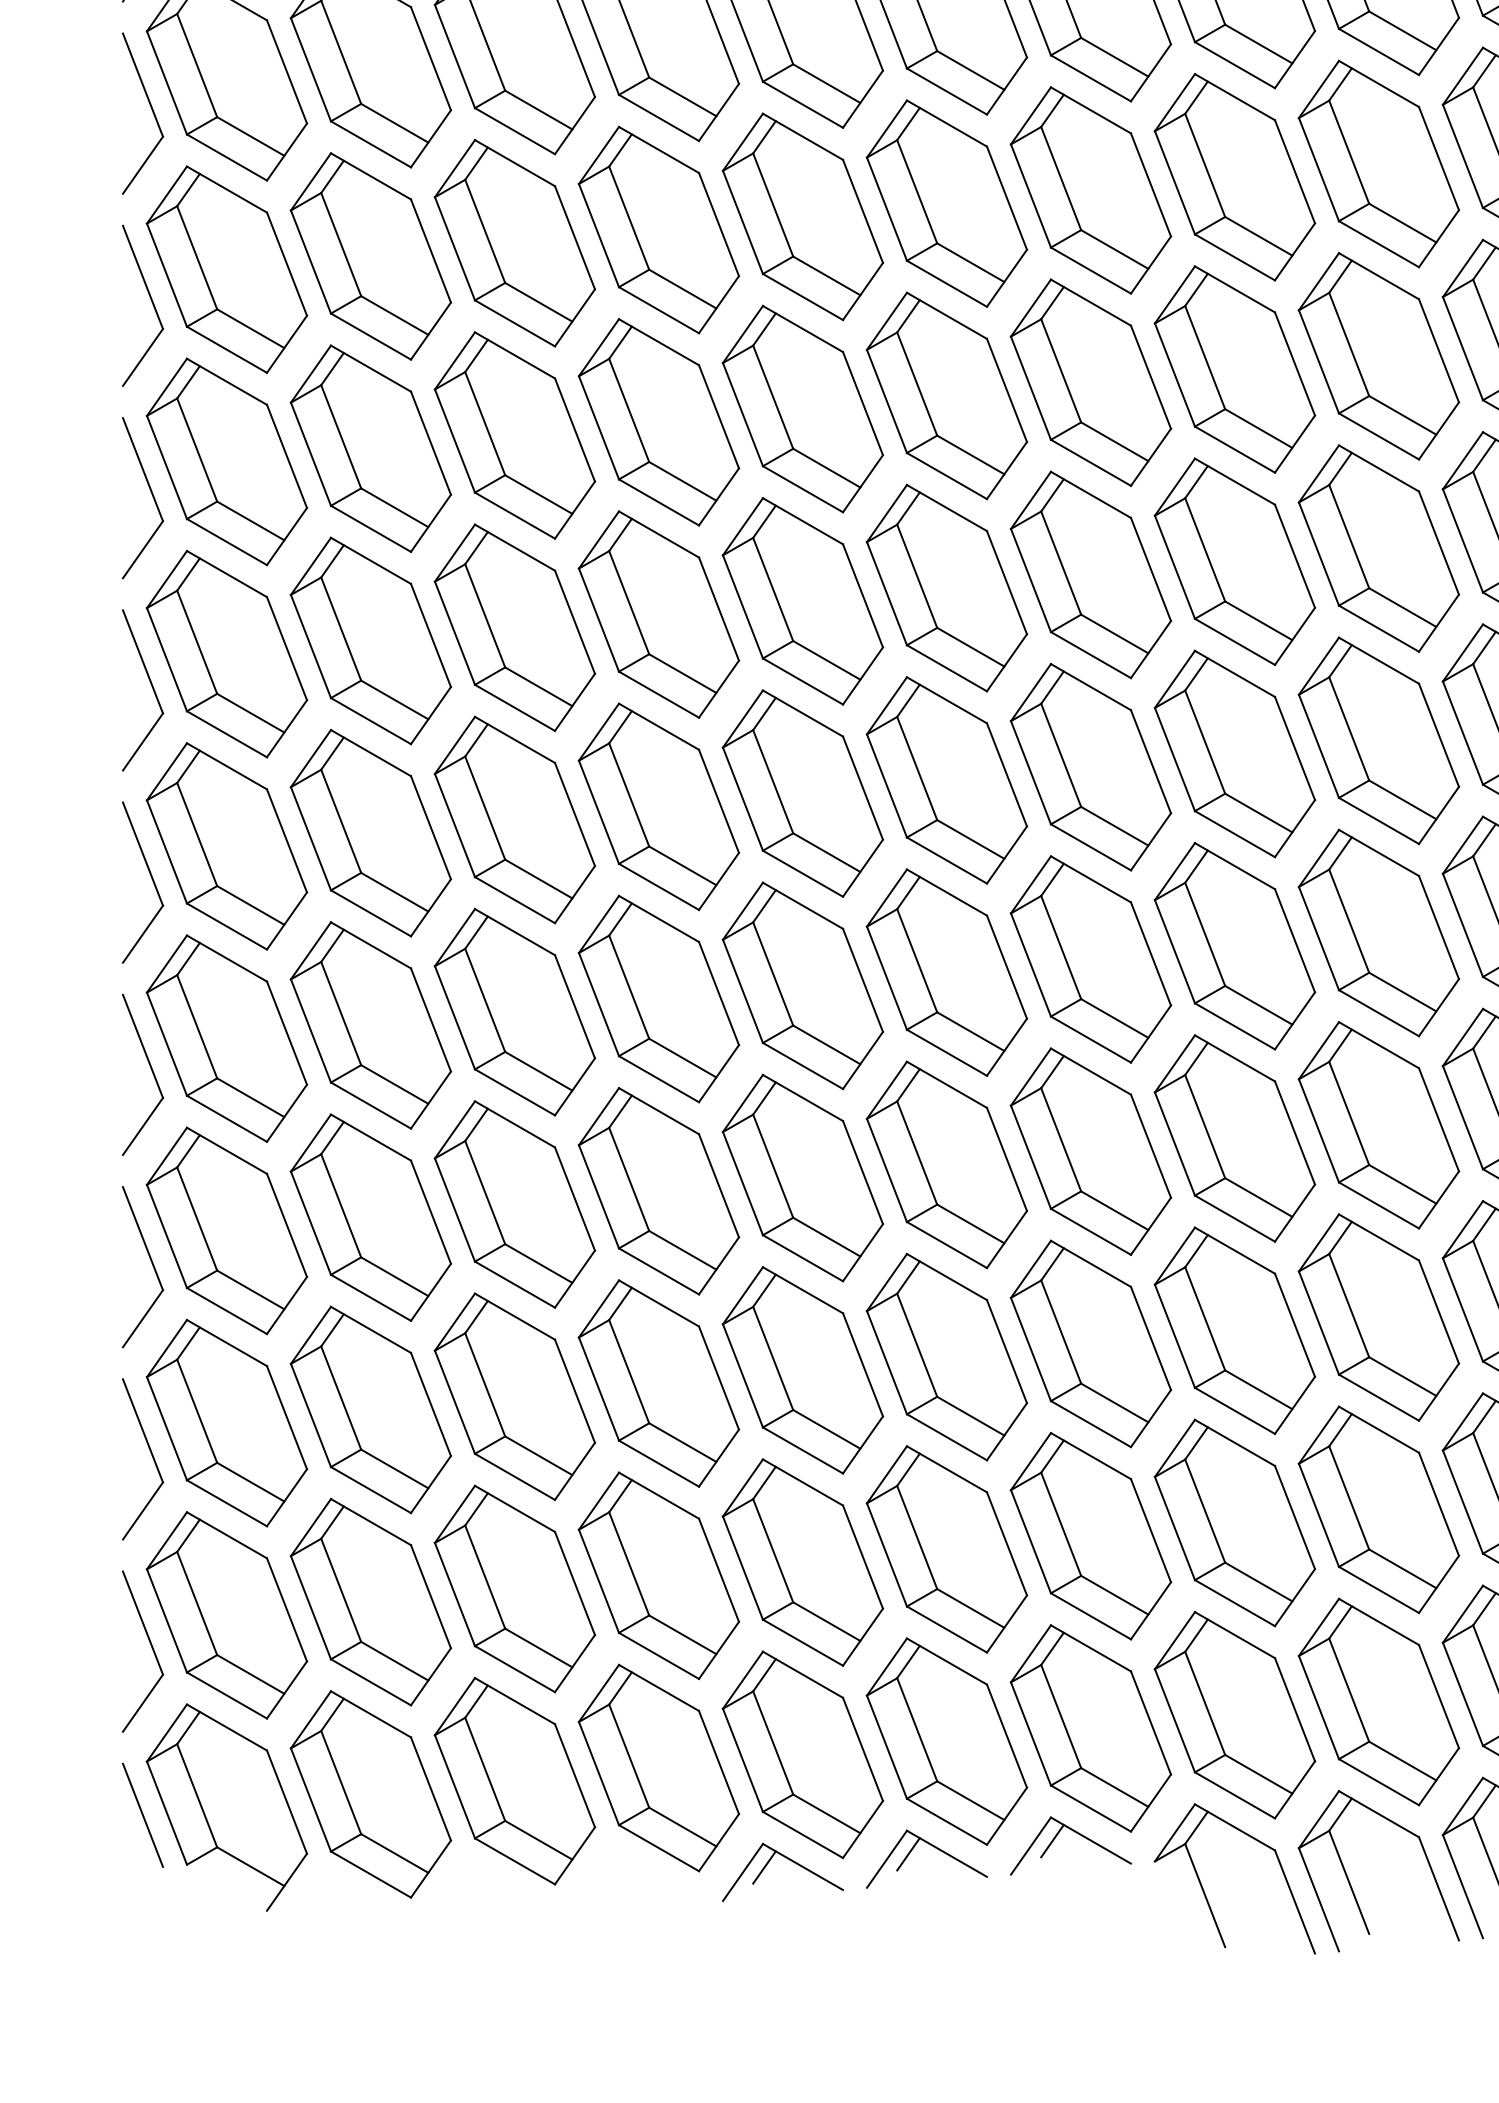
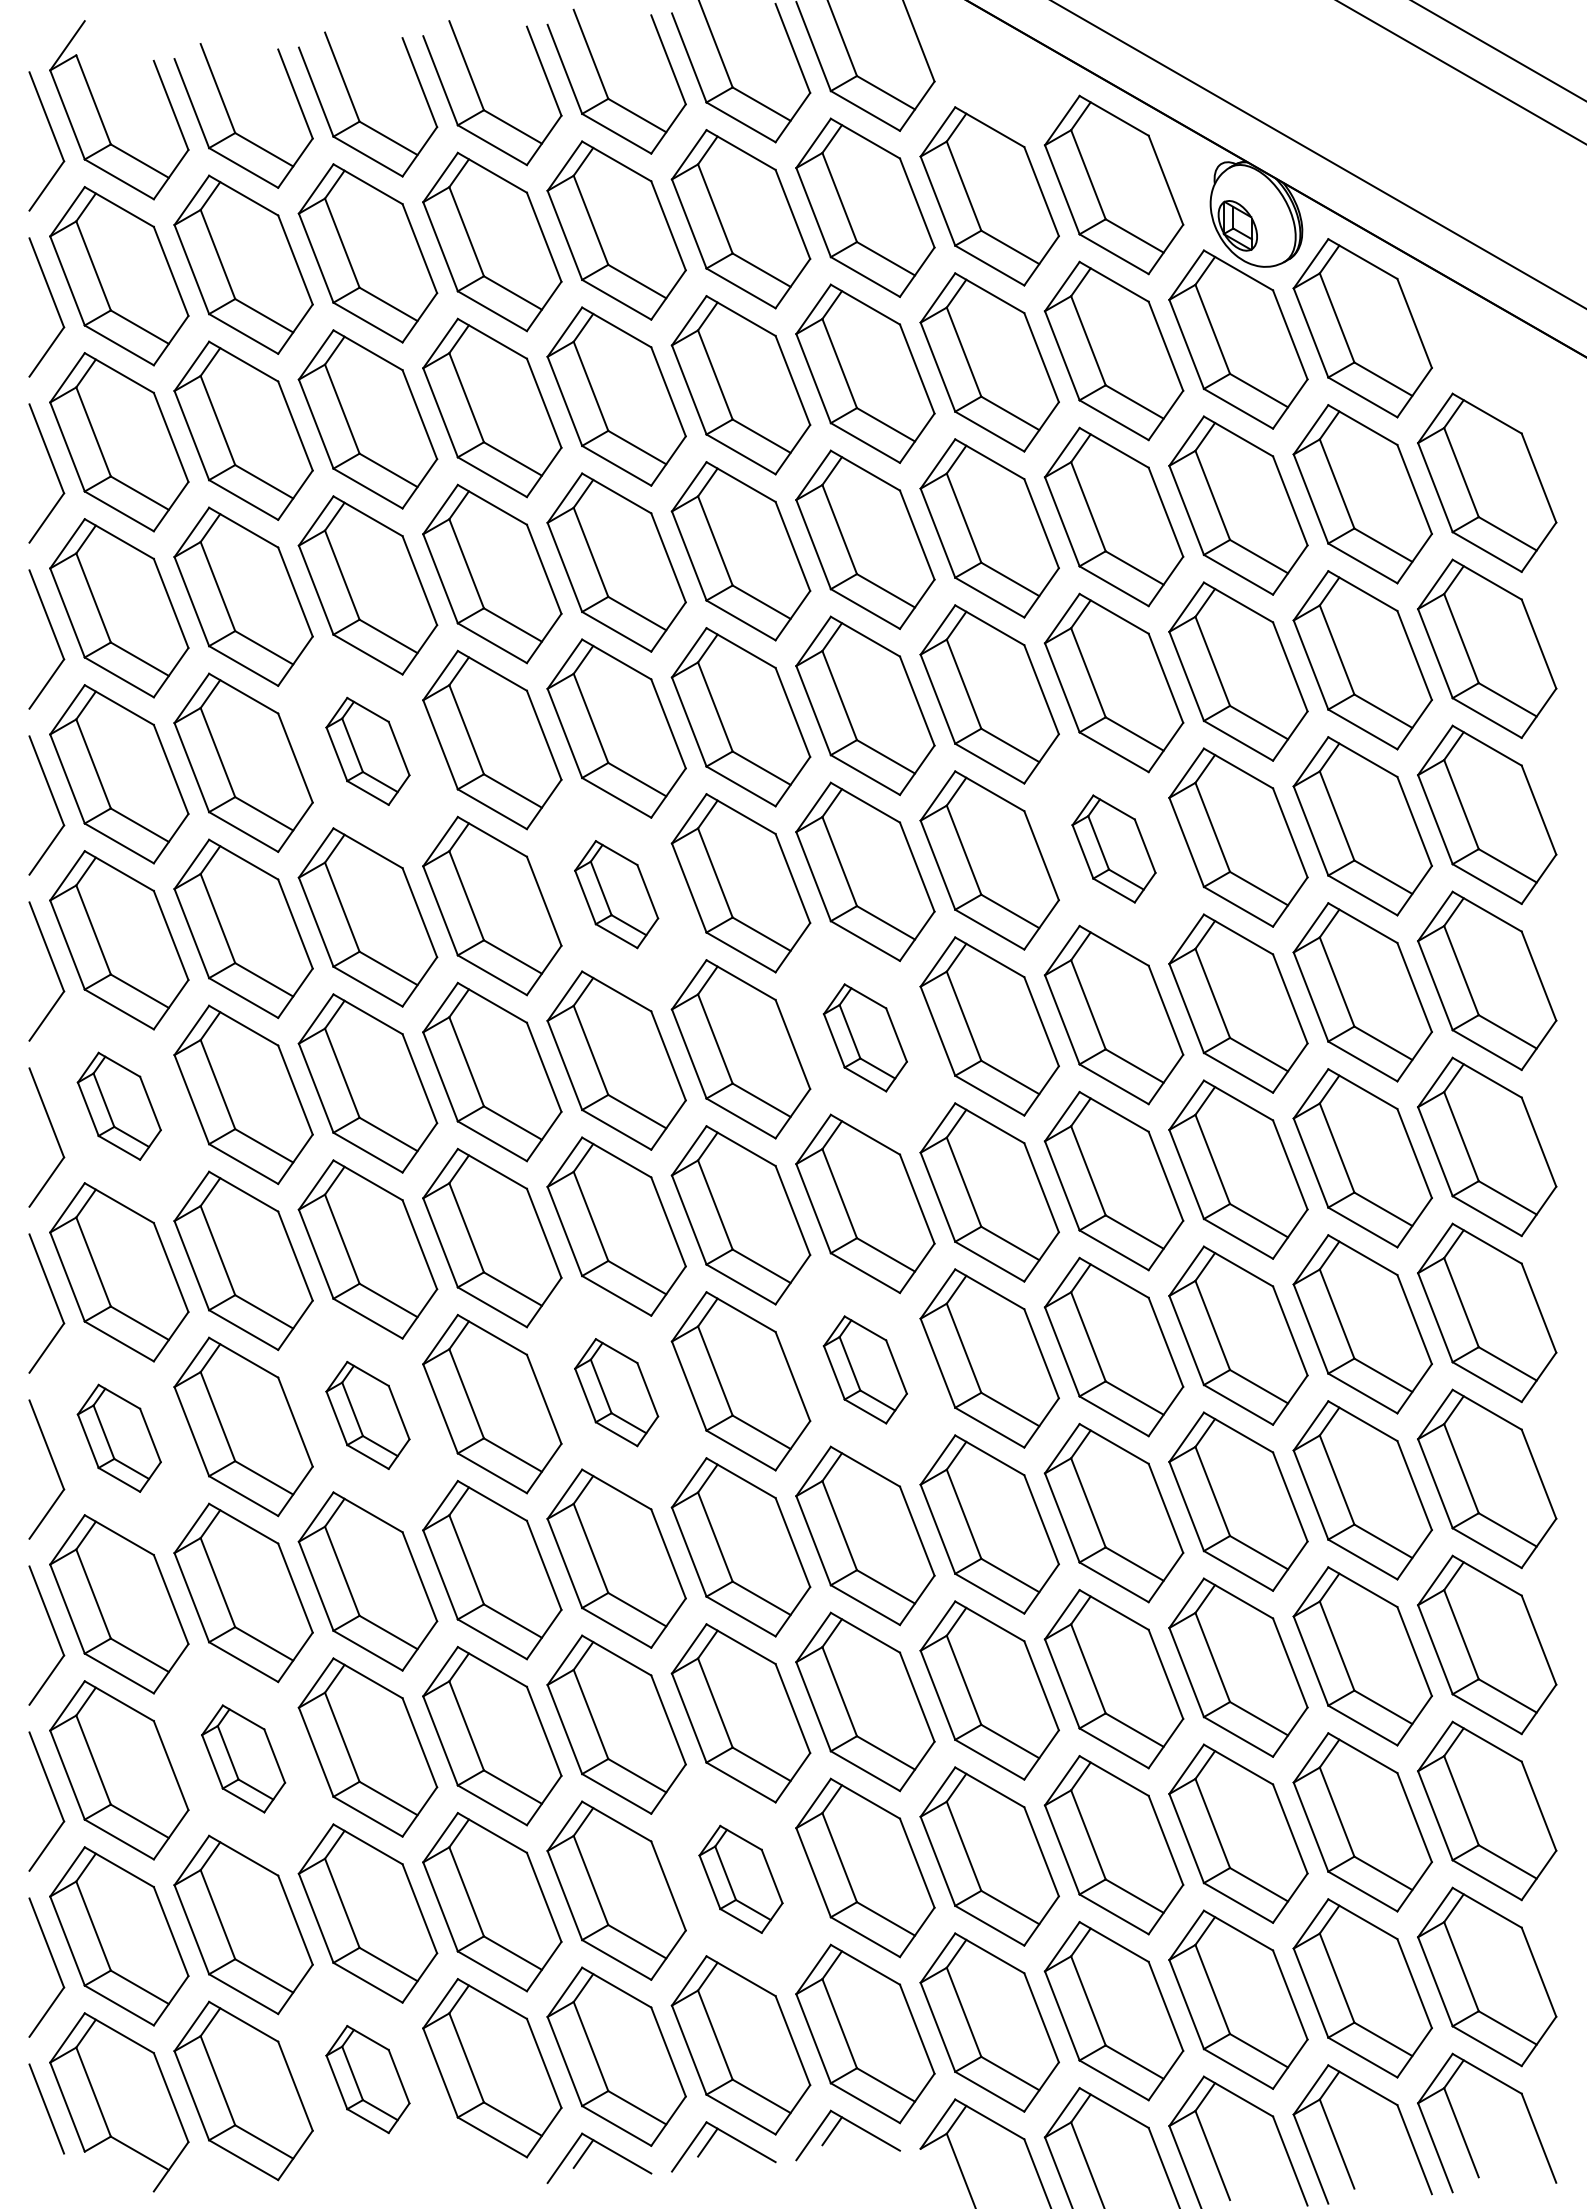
part: (514, 243) -> (367, 751), size x0.6
part: (1378, 355) -> (1113, 848), size x0.6
part: (802, 408) -> (616, 894), size x0.6
part: (1091, 574) -> (865, 1037), size x0.6
part: (227, 654) -> (119, 1106), size x0.6
part: (1091, 958) -> (865, 1369), size x0.6
part: (802, 985) -> (616, 1392), size x0.6
part: (514, 1012) -> (367, 1415), size x0.6
part: (227, 1038) -> (119, 1438), size x0.6
part: (370, 1409) -> (243, 1758), size x0.6
part: (946, 1549) -> (740, 1879), size x0.6
part: (514, 1781) -> (367, 2079), size x0.6

